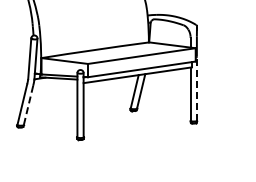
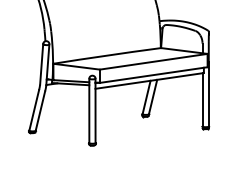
line: (196, 88) -> (208, 94), dashed -> solid
line: (28, 105) -> (40, 111), dashed -> solid

